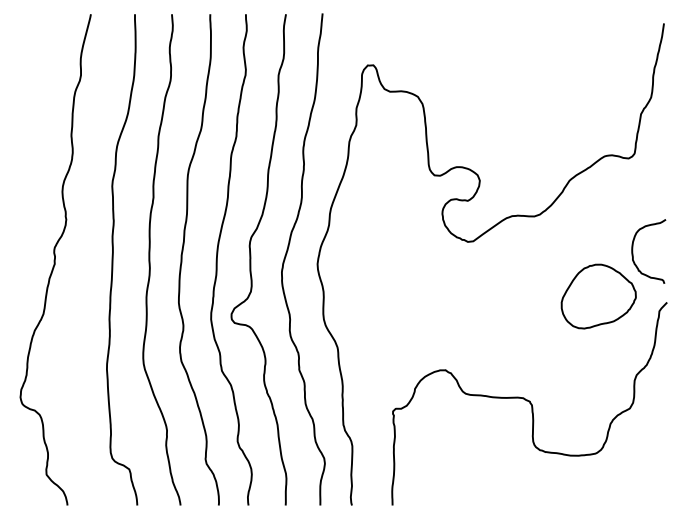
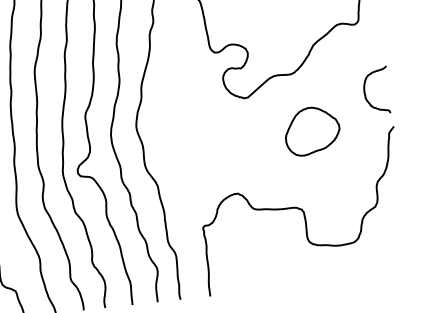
part: (598, 296) -> (312, 131), moved

